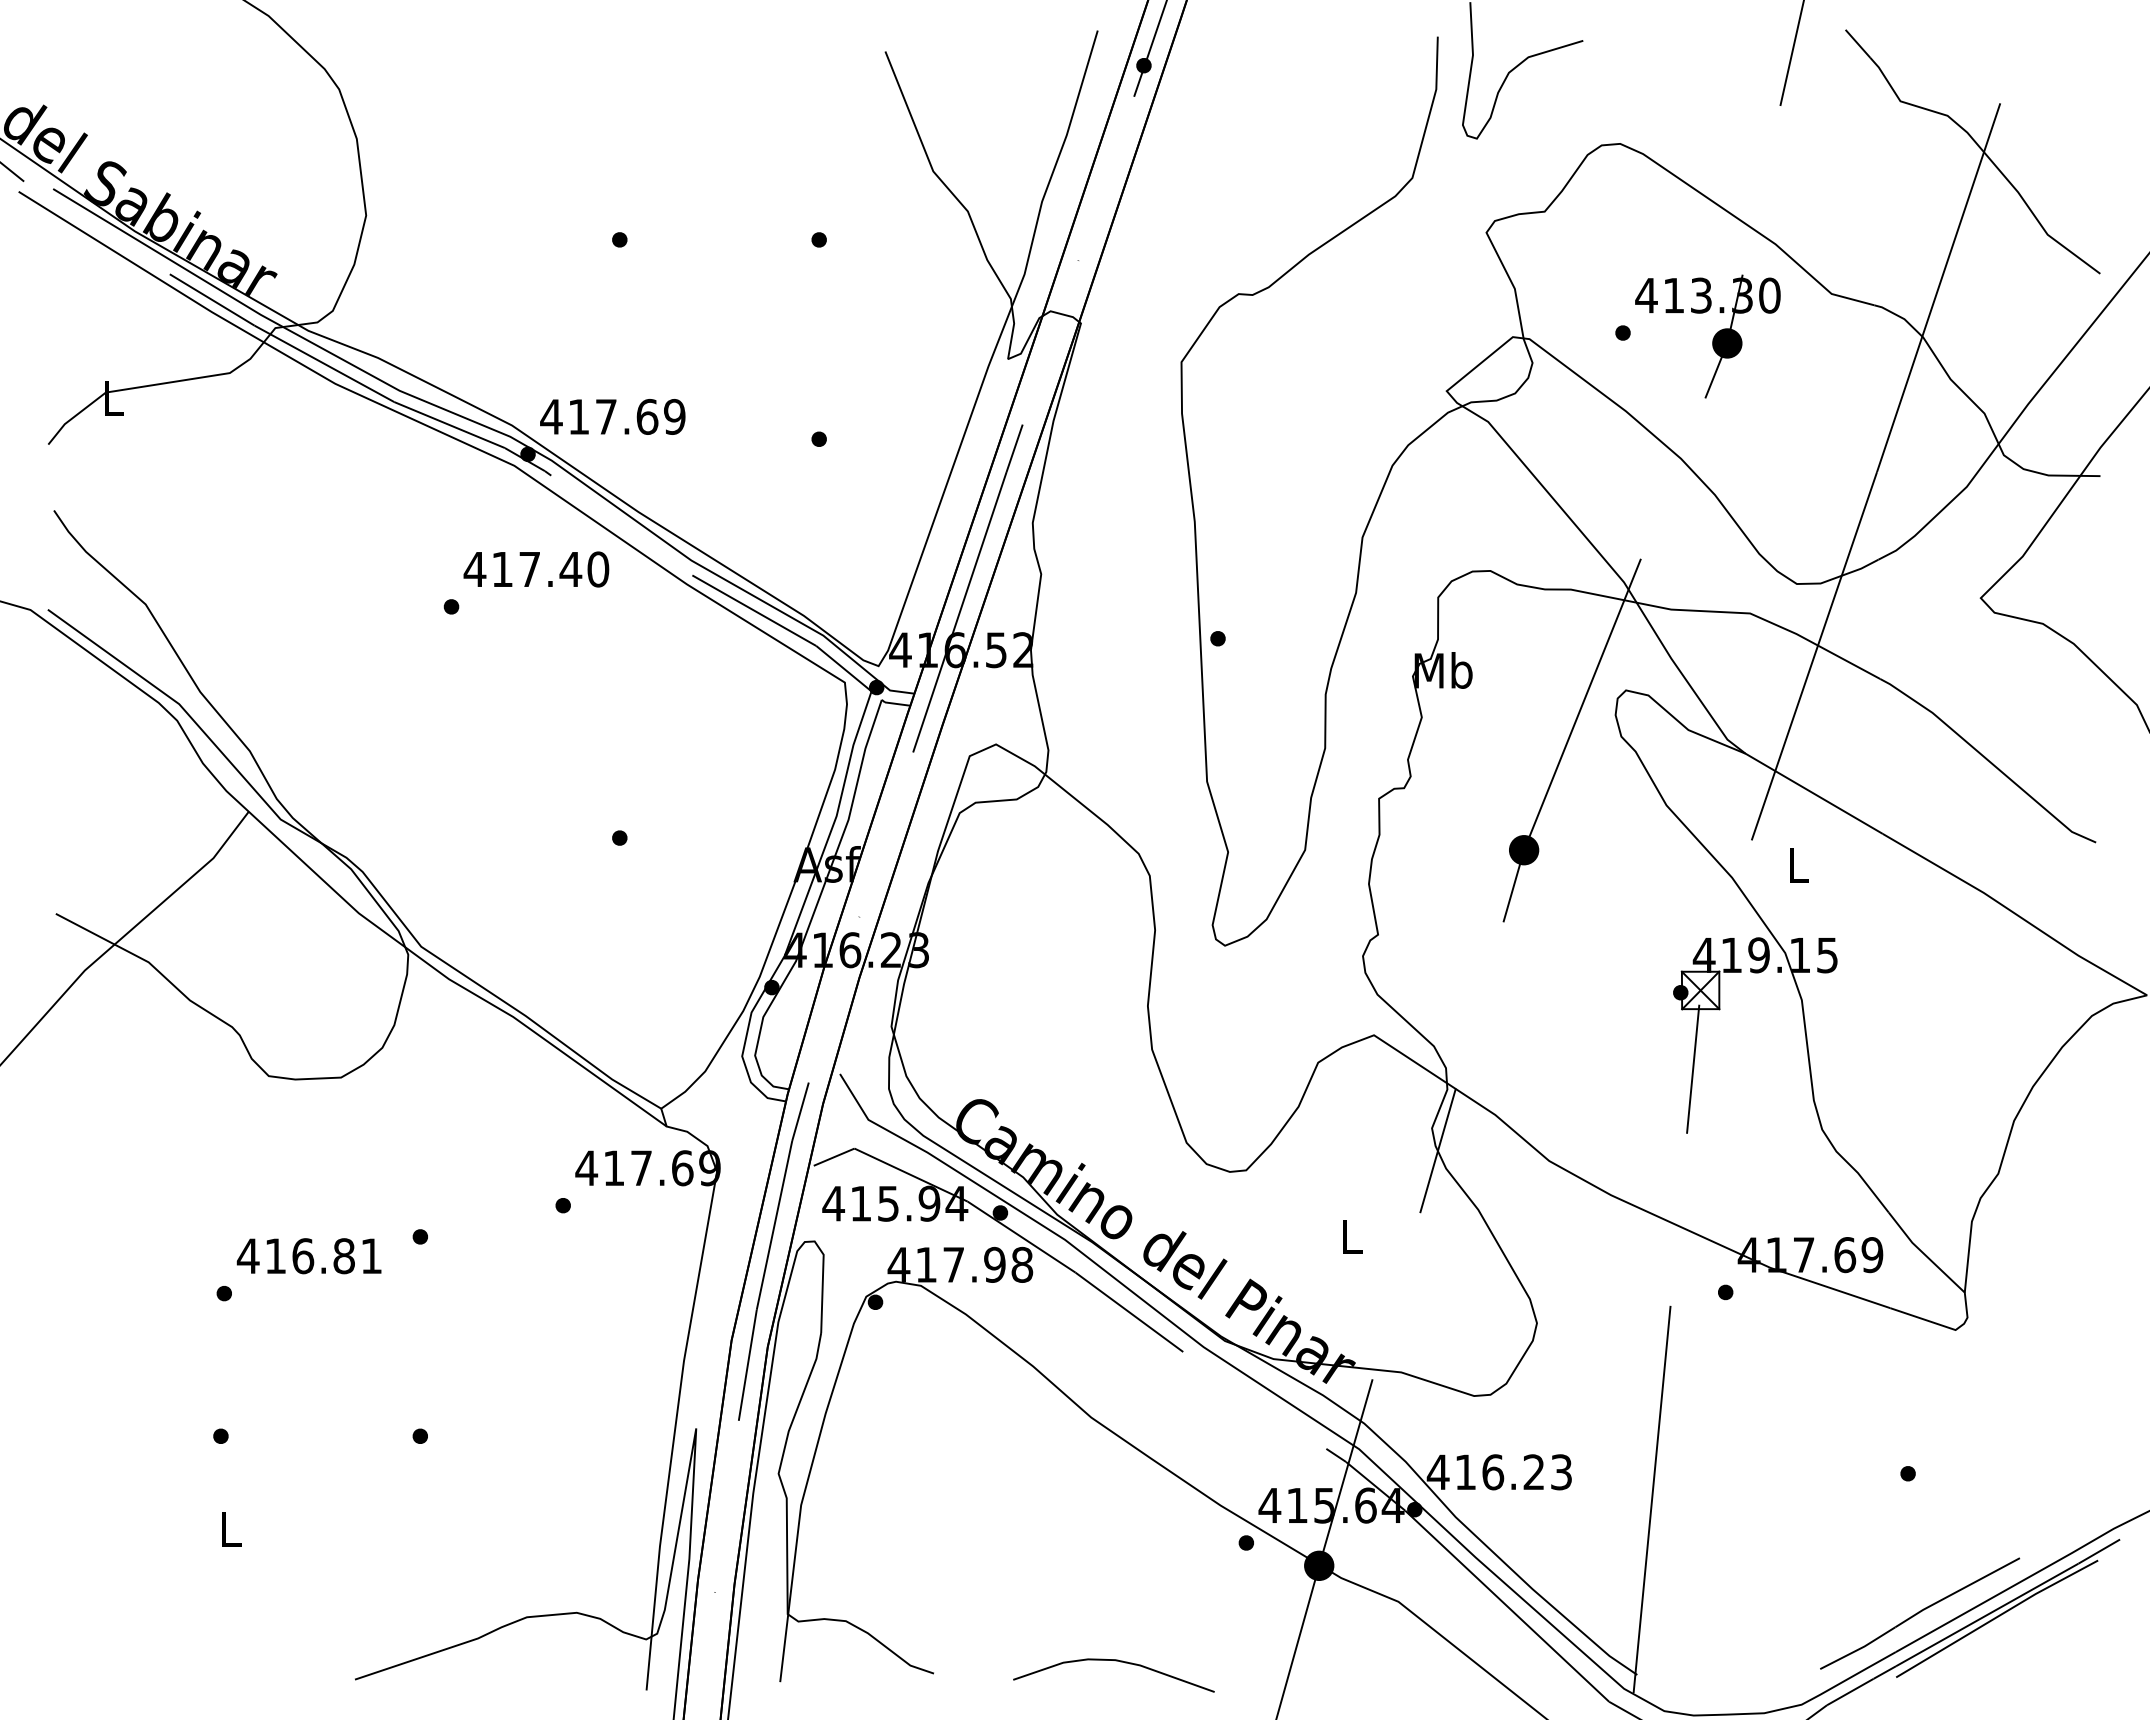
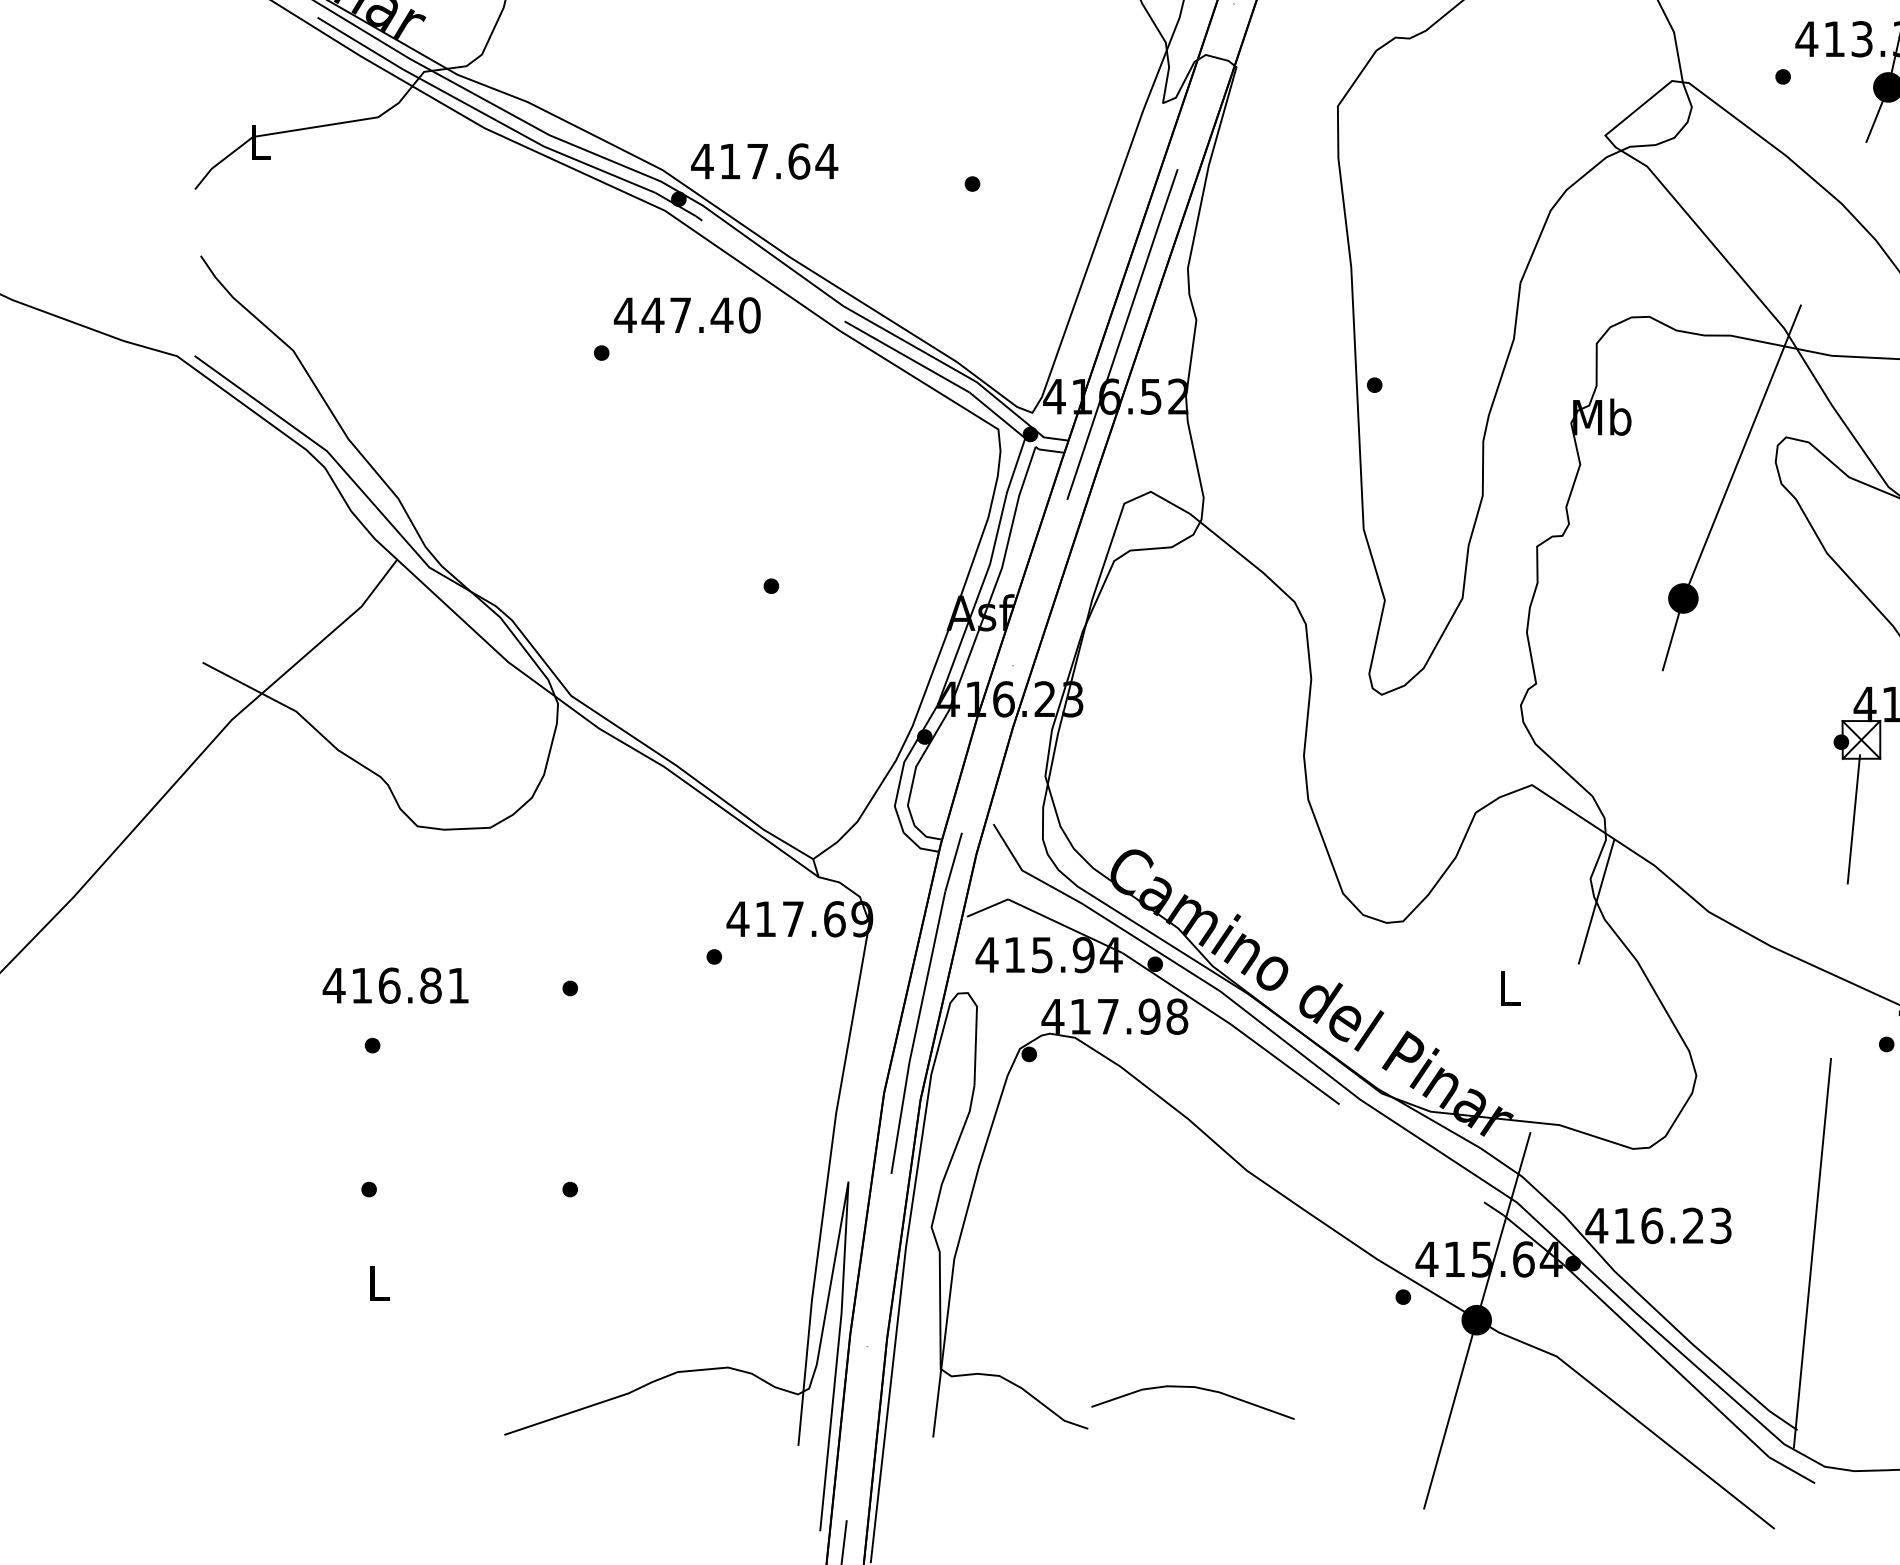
text: (674, 416) -> (826, 161), 417.69 -> 417.64
text: (502, 569) -> (653, 315), 417.40 -> 447.40
text: (308, 1256) -> (394, 986), moved
curve: (1115, 1661) -> (1194, 1388), moved

